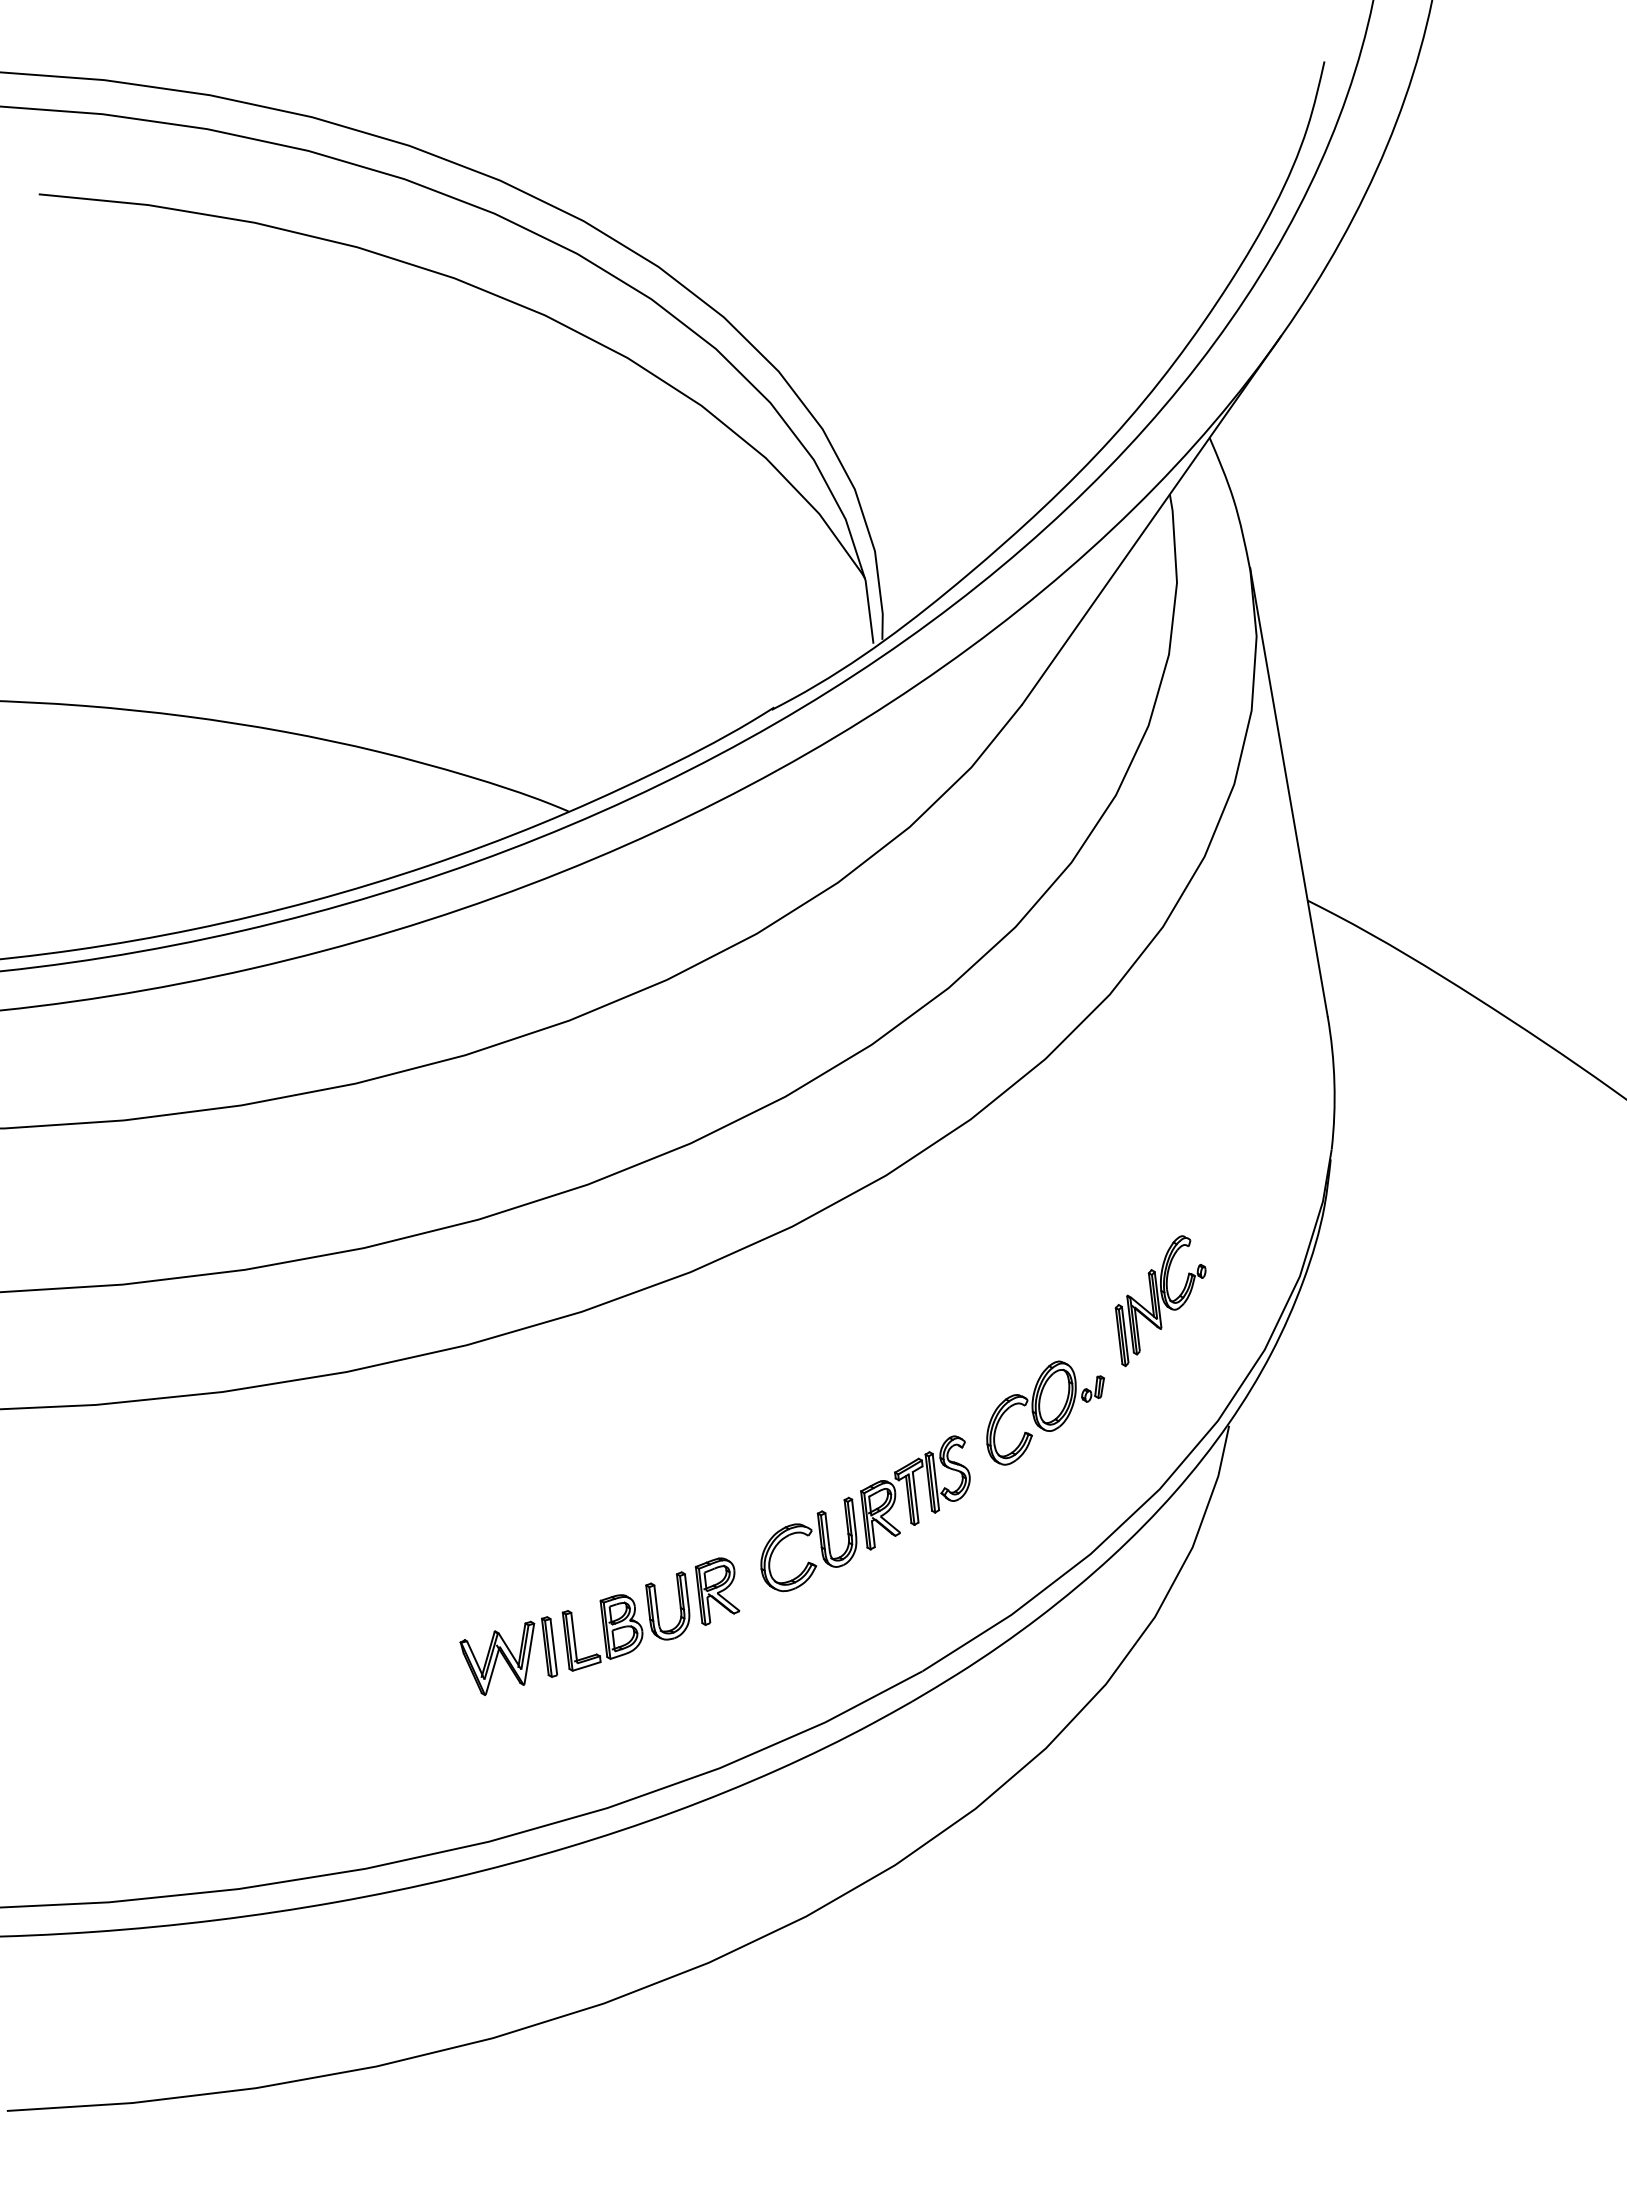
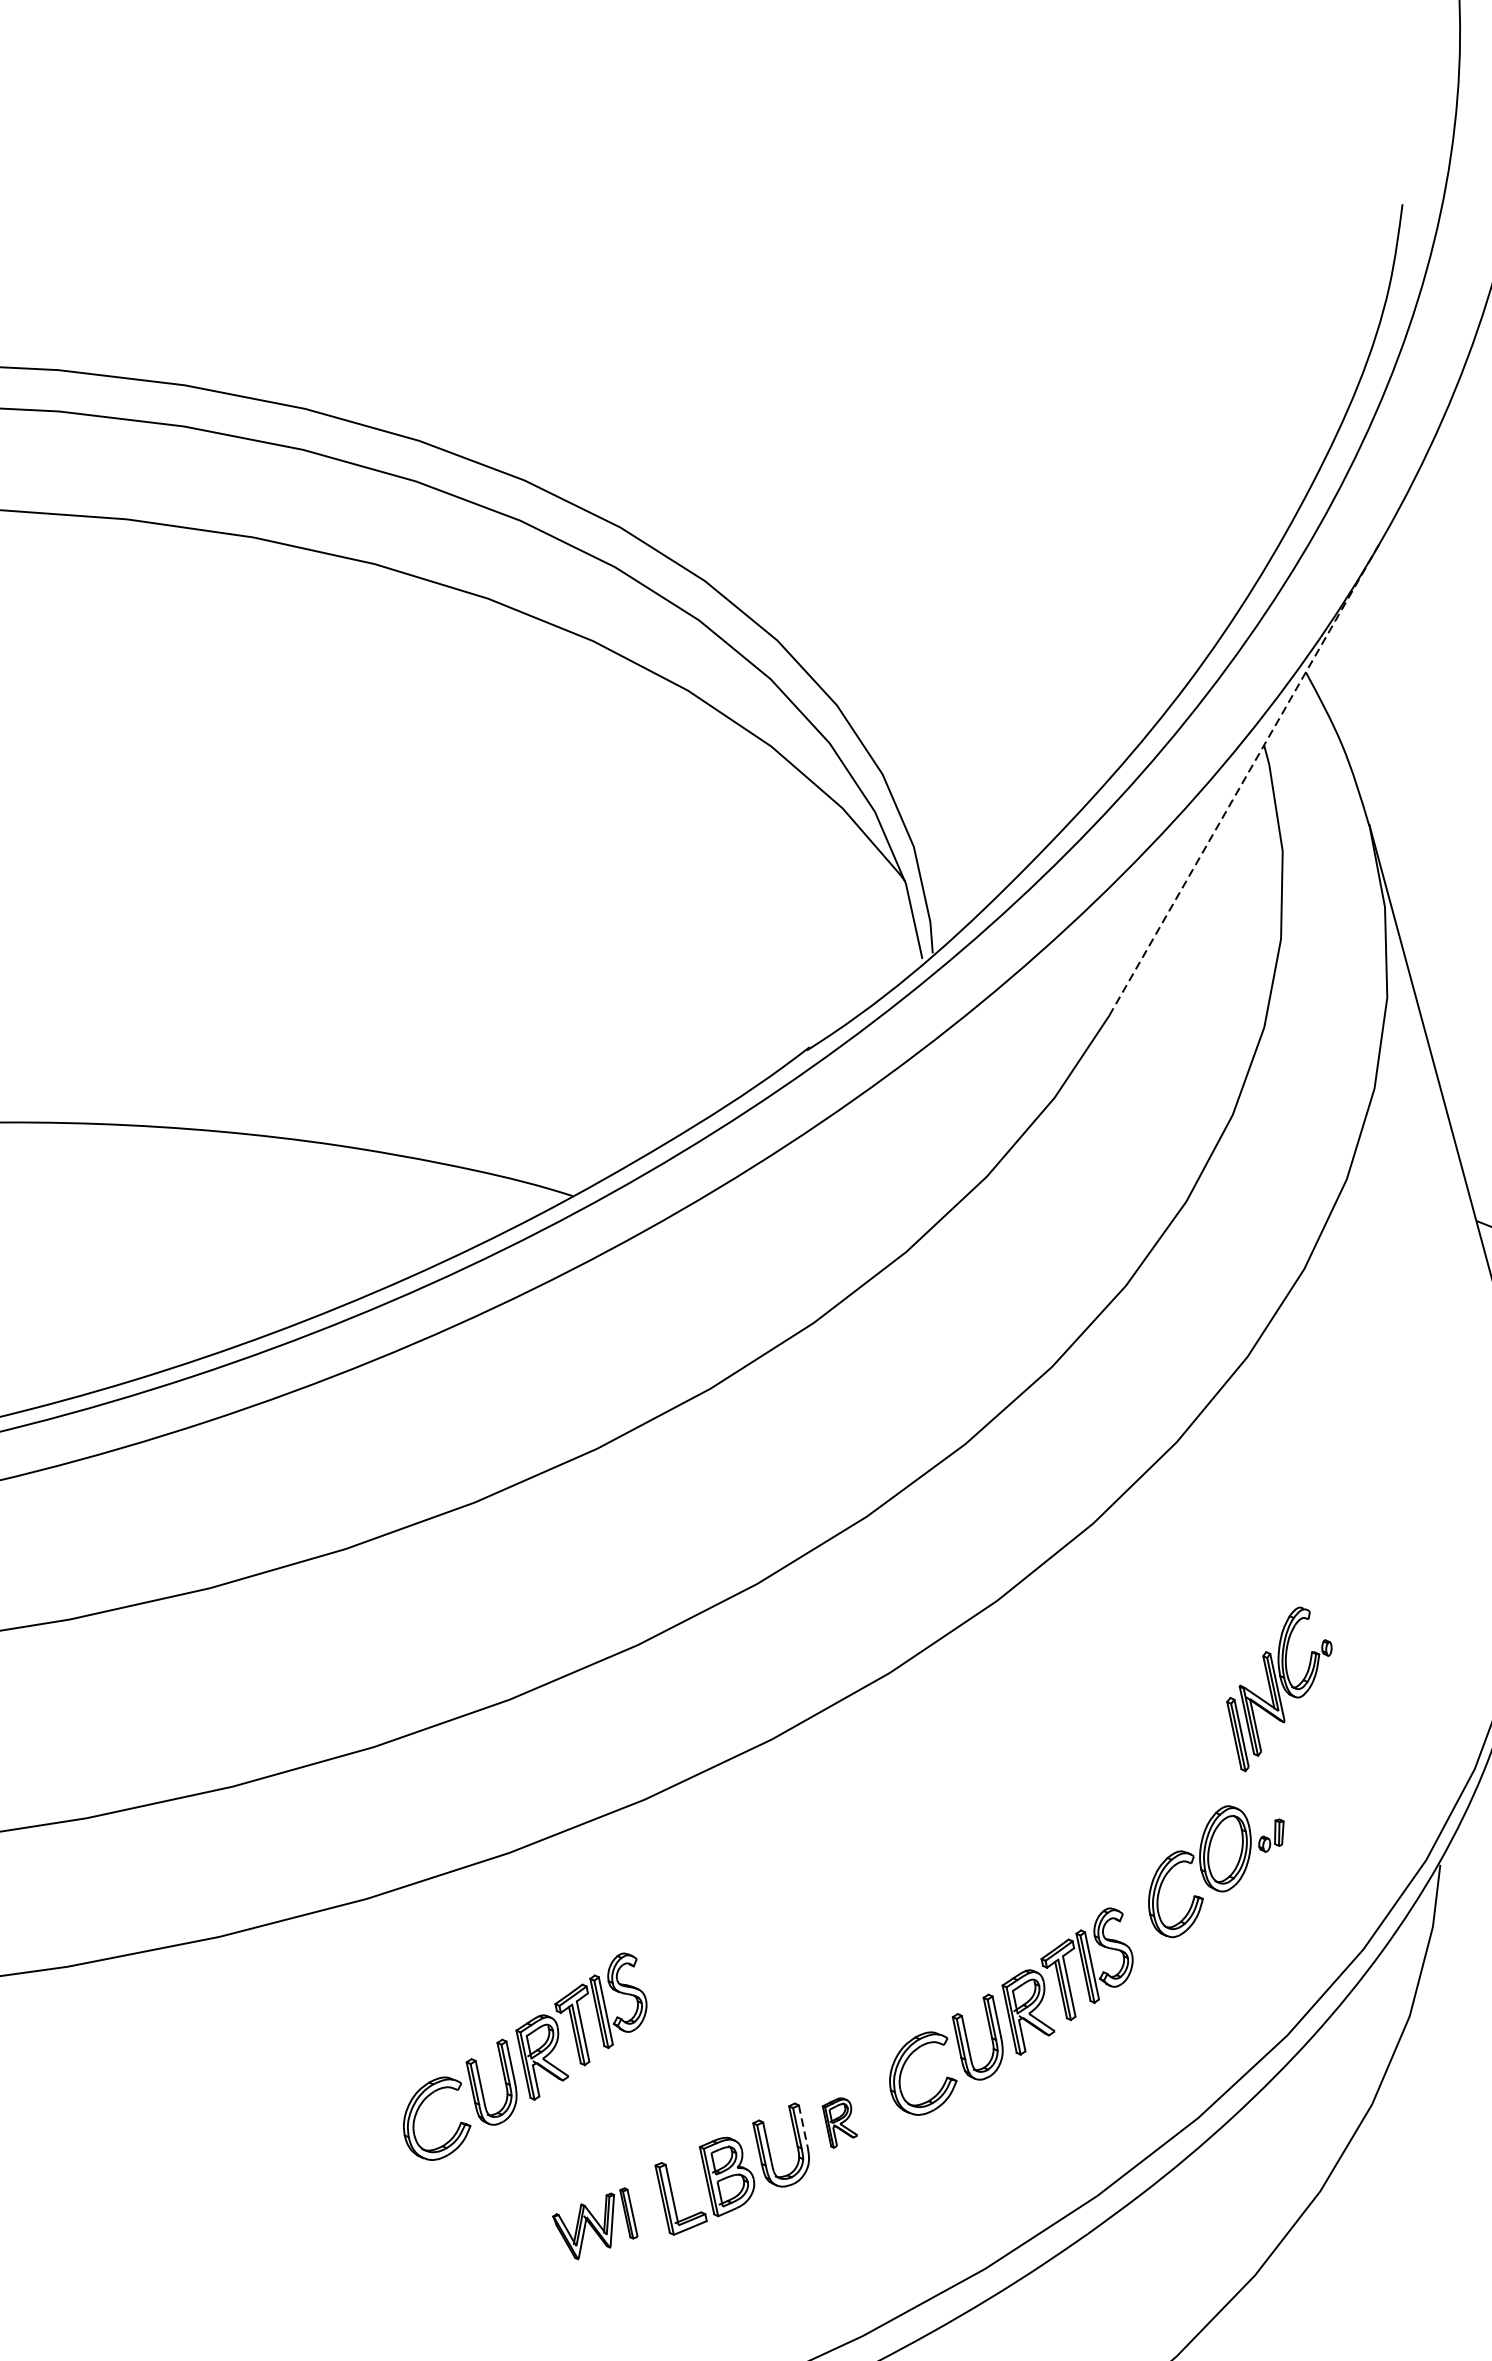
line: (1151, 520) -> (1244, 778), solid -> dashed
part: (1160, 1301) -> (1280, 1689), moved
part: (463, 1513) -> (524, 2056), added
part: (717, 1591) -> (840, 2122), size x0.6
line: (687, 1592) -> (803, 2127), solid -> dashed
part: (508, 1656) -> (594, 2224), size x0.7

